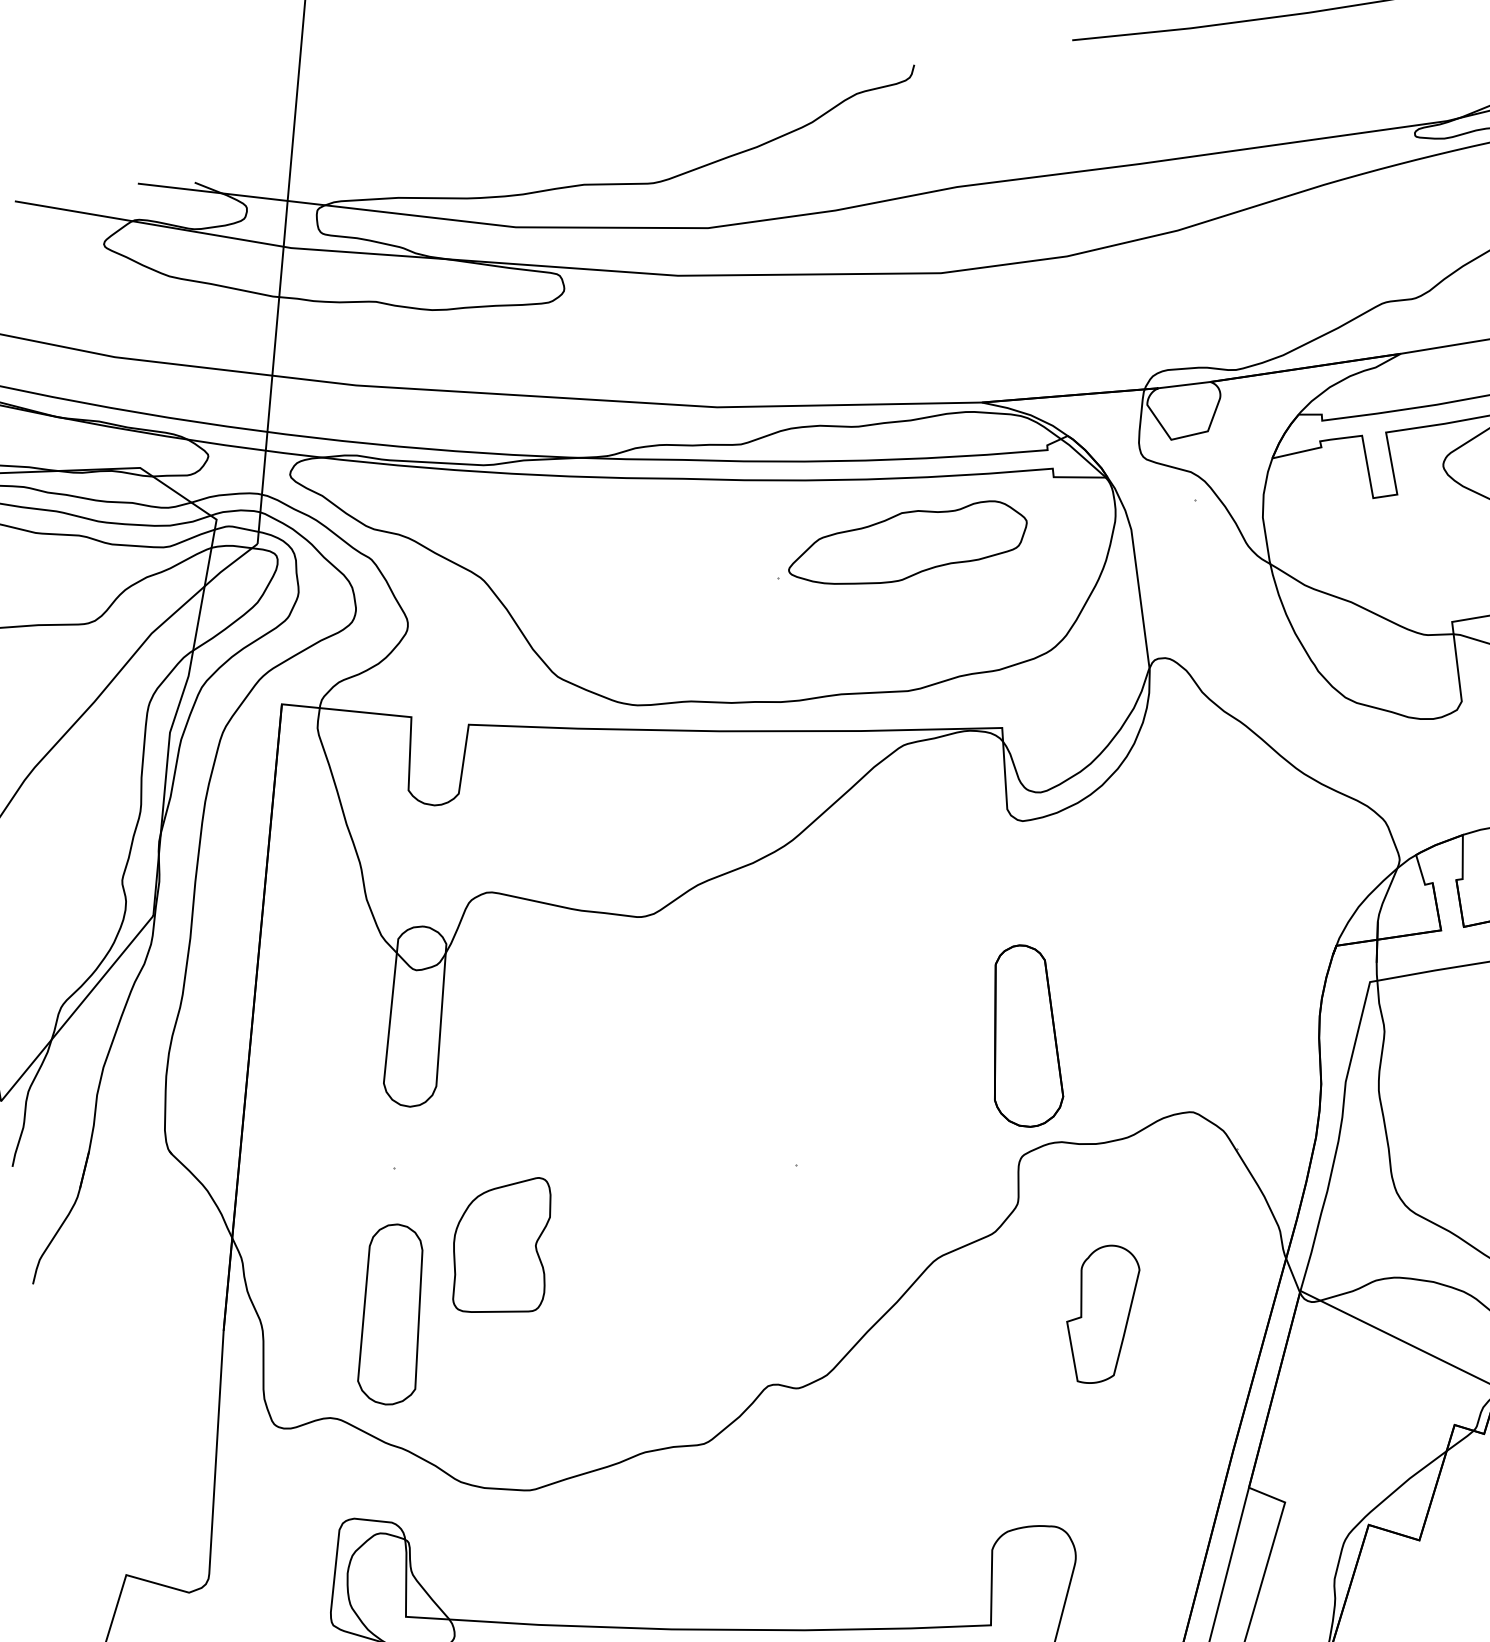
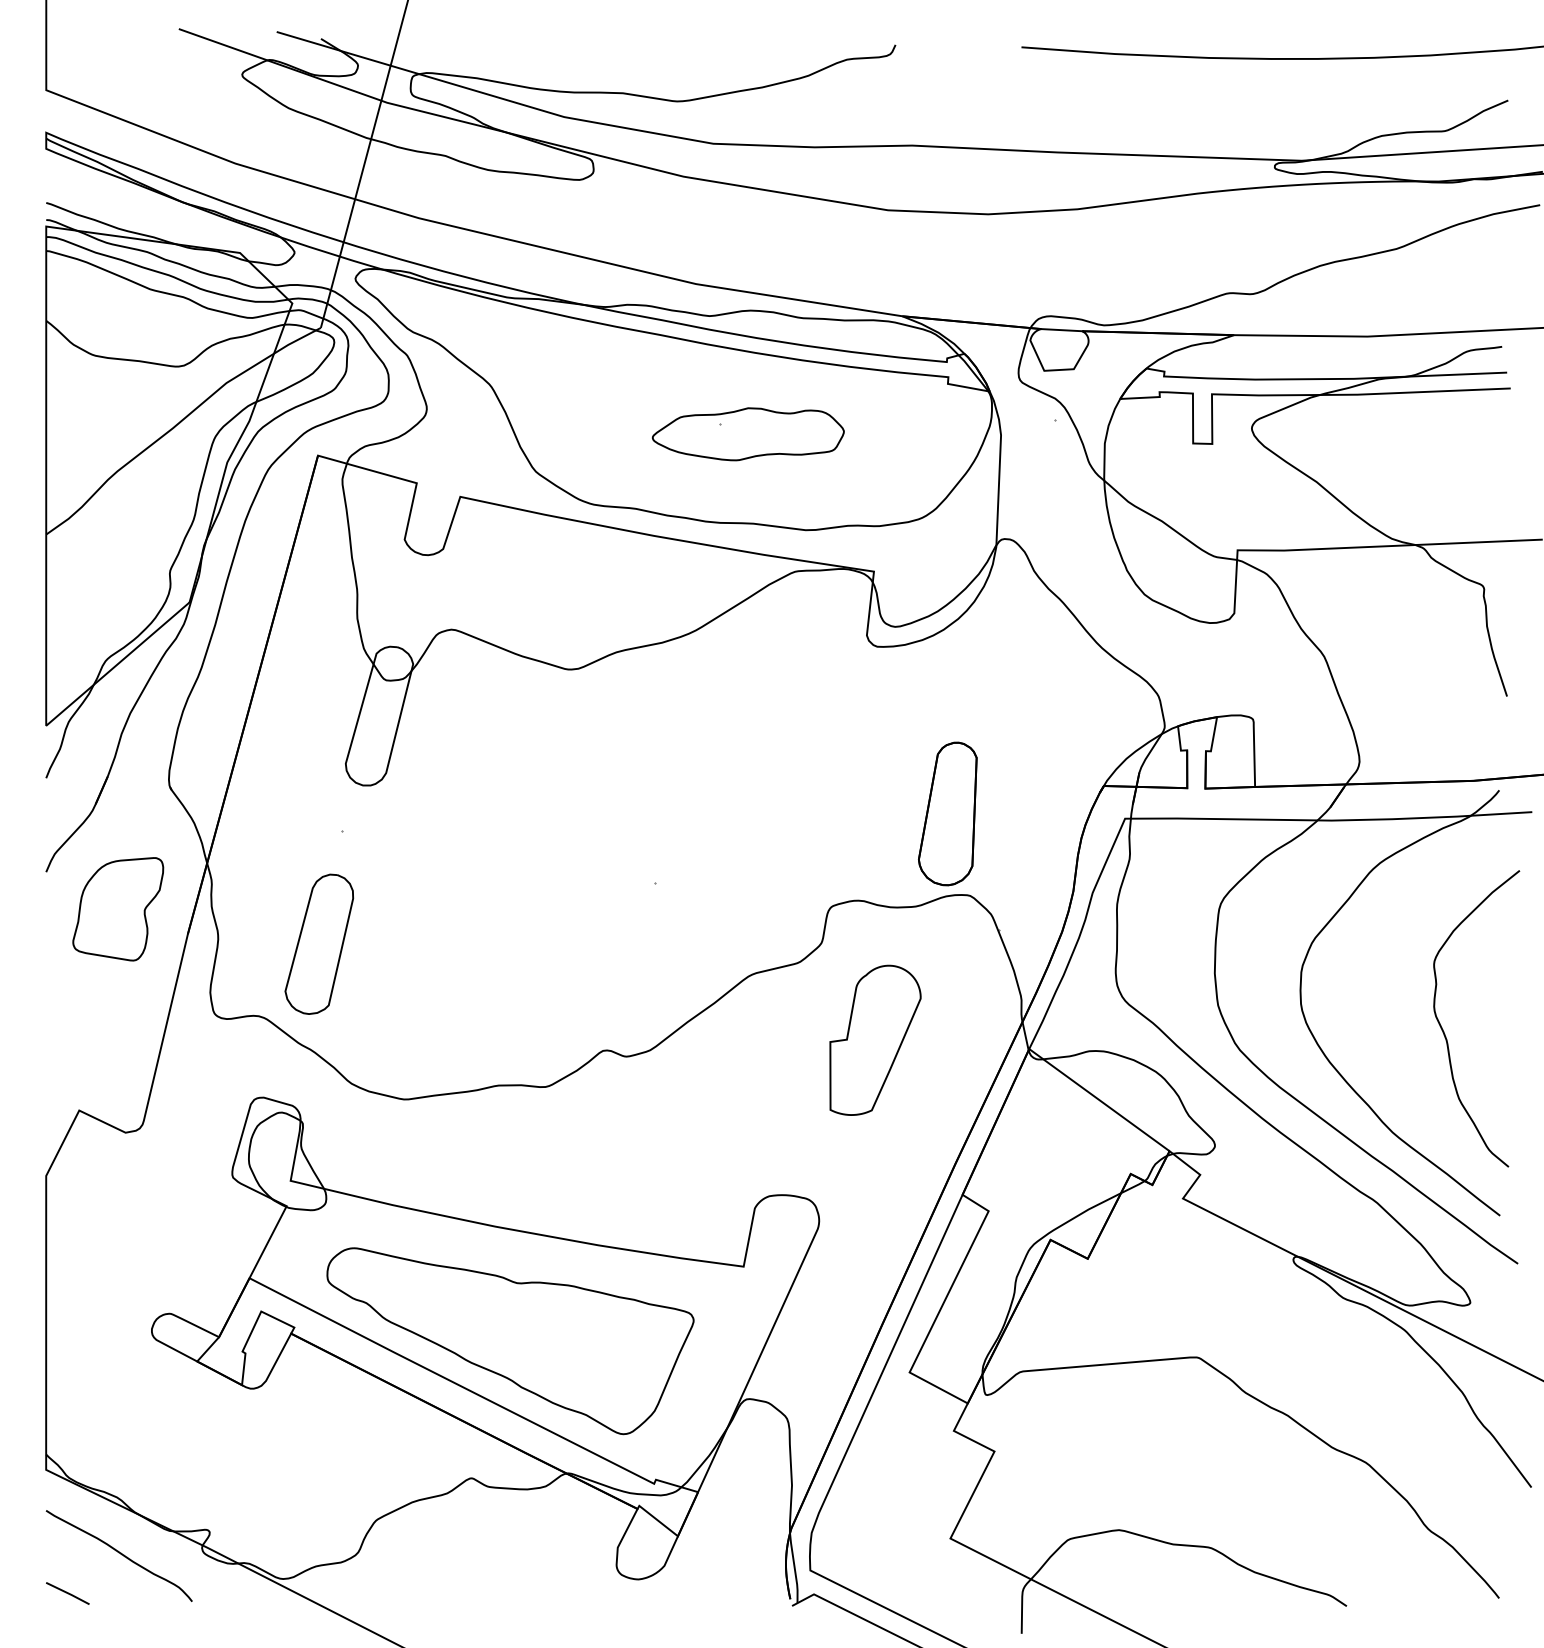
part: (907, 545) -> (748, 434), moved
part: (1020, 1036) -> (947, 813), moved
part: (502, 1250) -> (118, 909), moved
part: (1106, 1312) -> (875, 1039), size x1.43

